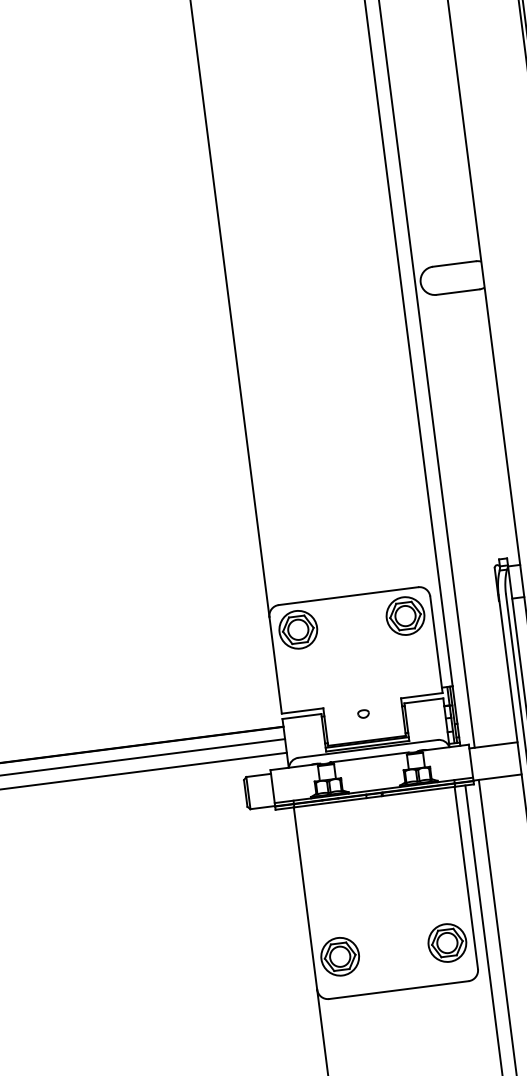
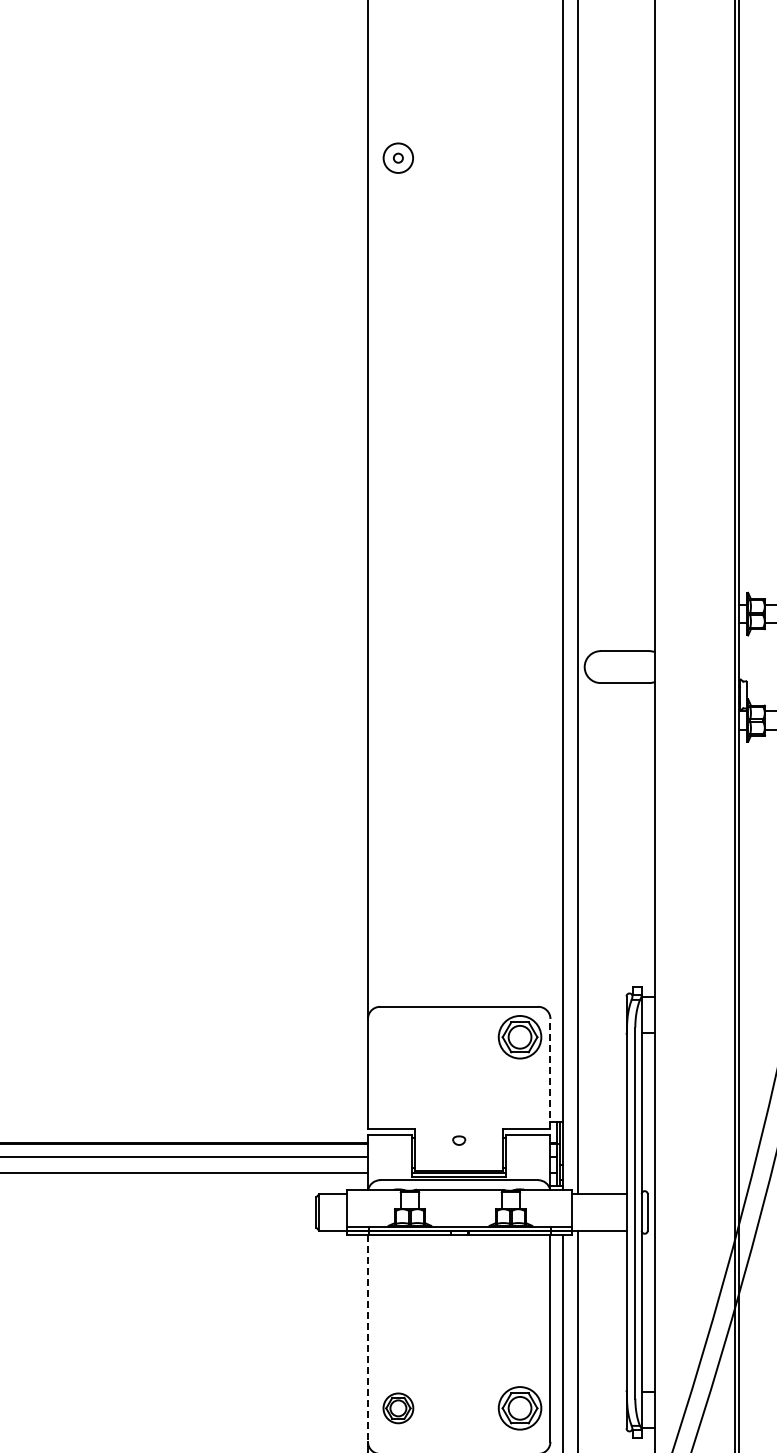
part: (298, 630) -> (398, 1037), removed
line: (436, 644) -> (550, 1073), solid -> dashed
line: (305, 898) -> (367, 1338), solid -> dashed
part: (340, 956) -> (398, 1408), size x0.7

